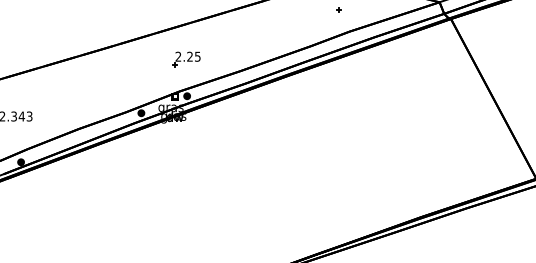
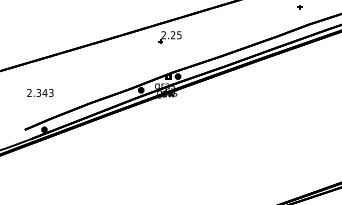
part: (186, 59) -> (170, 37), moved

